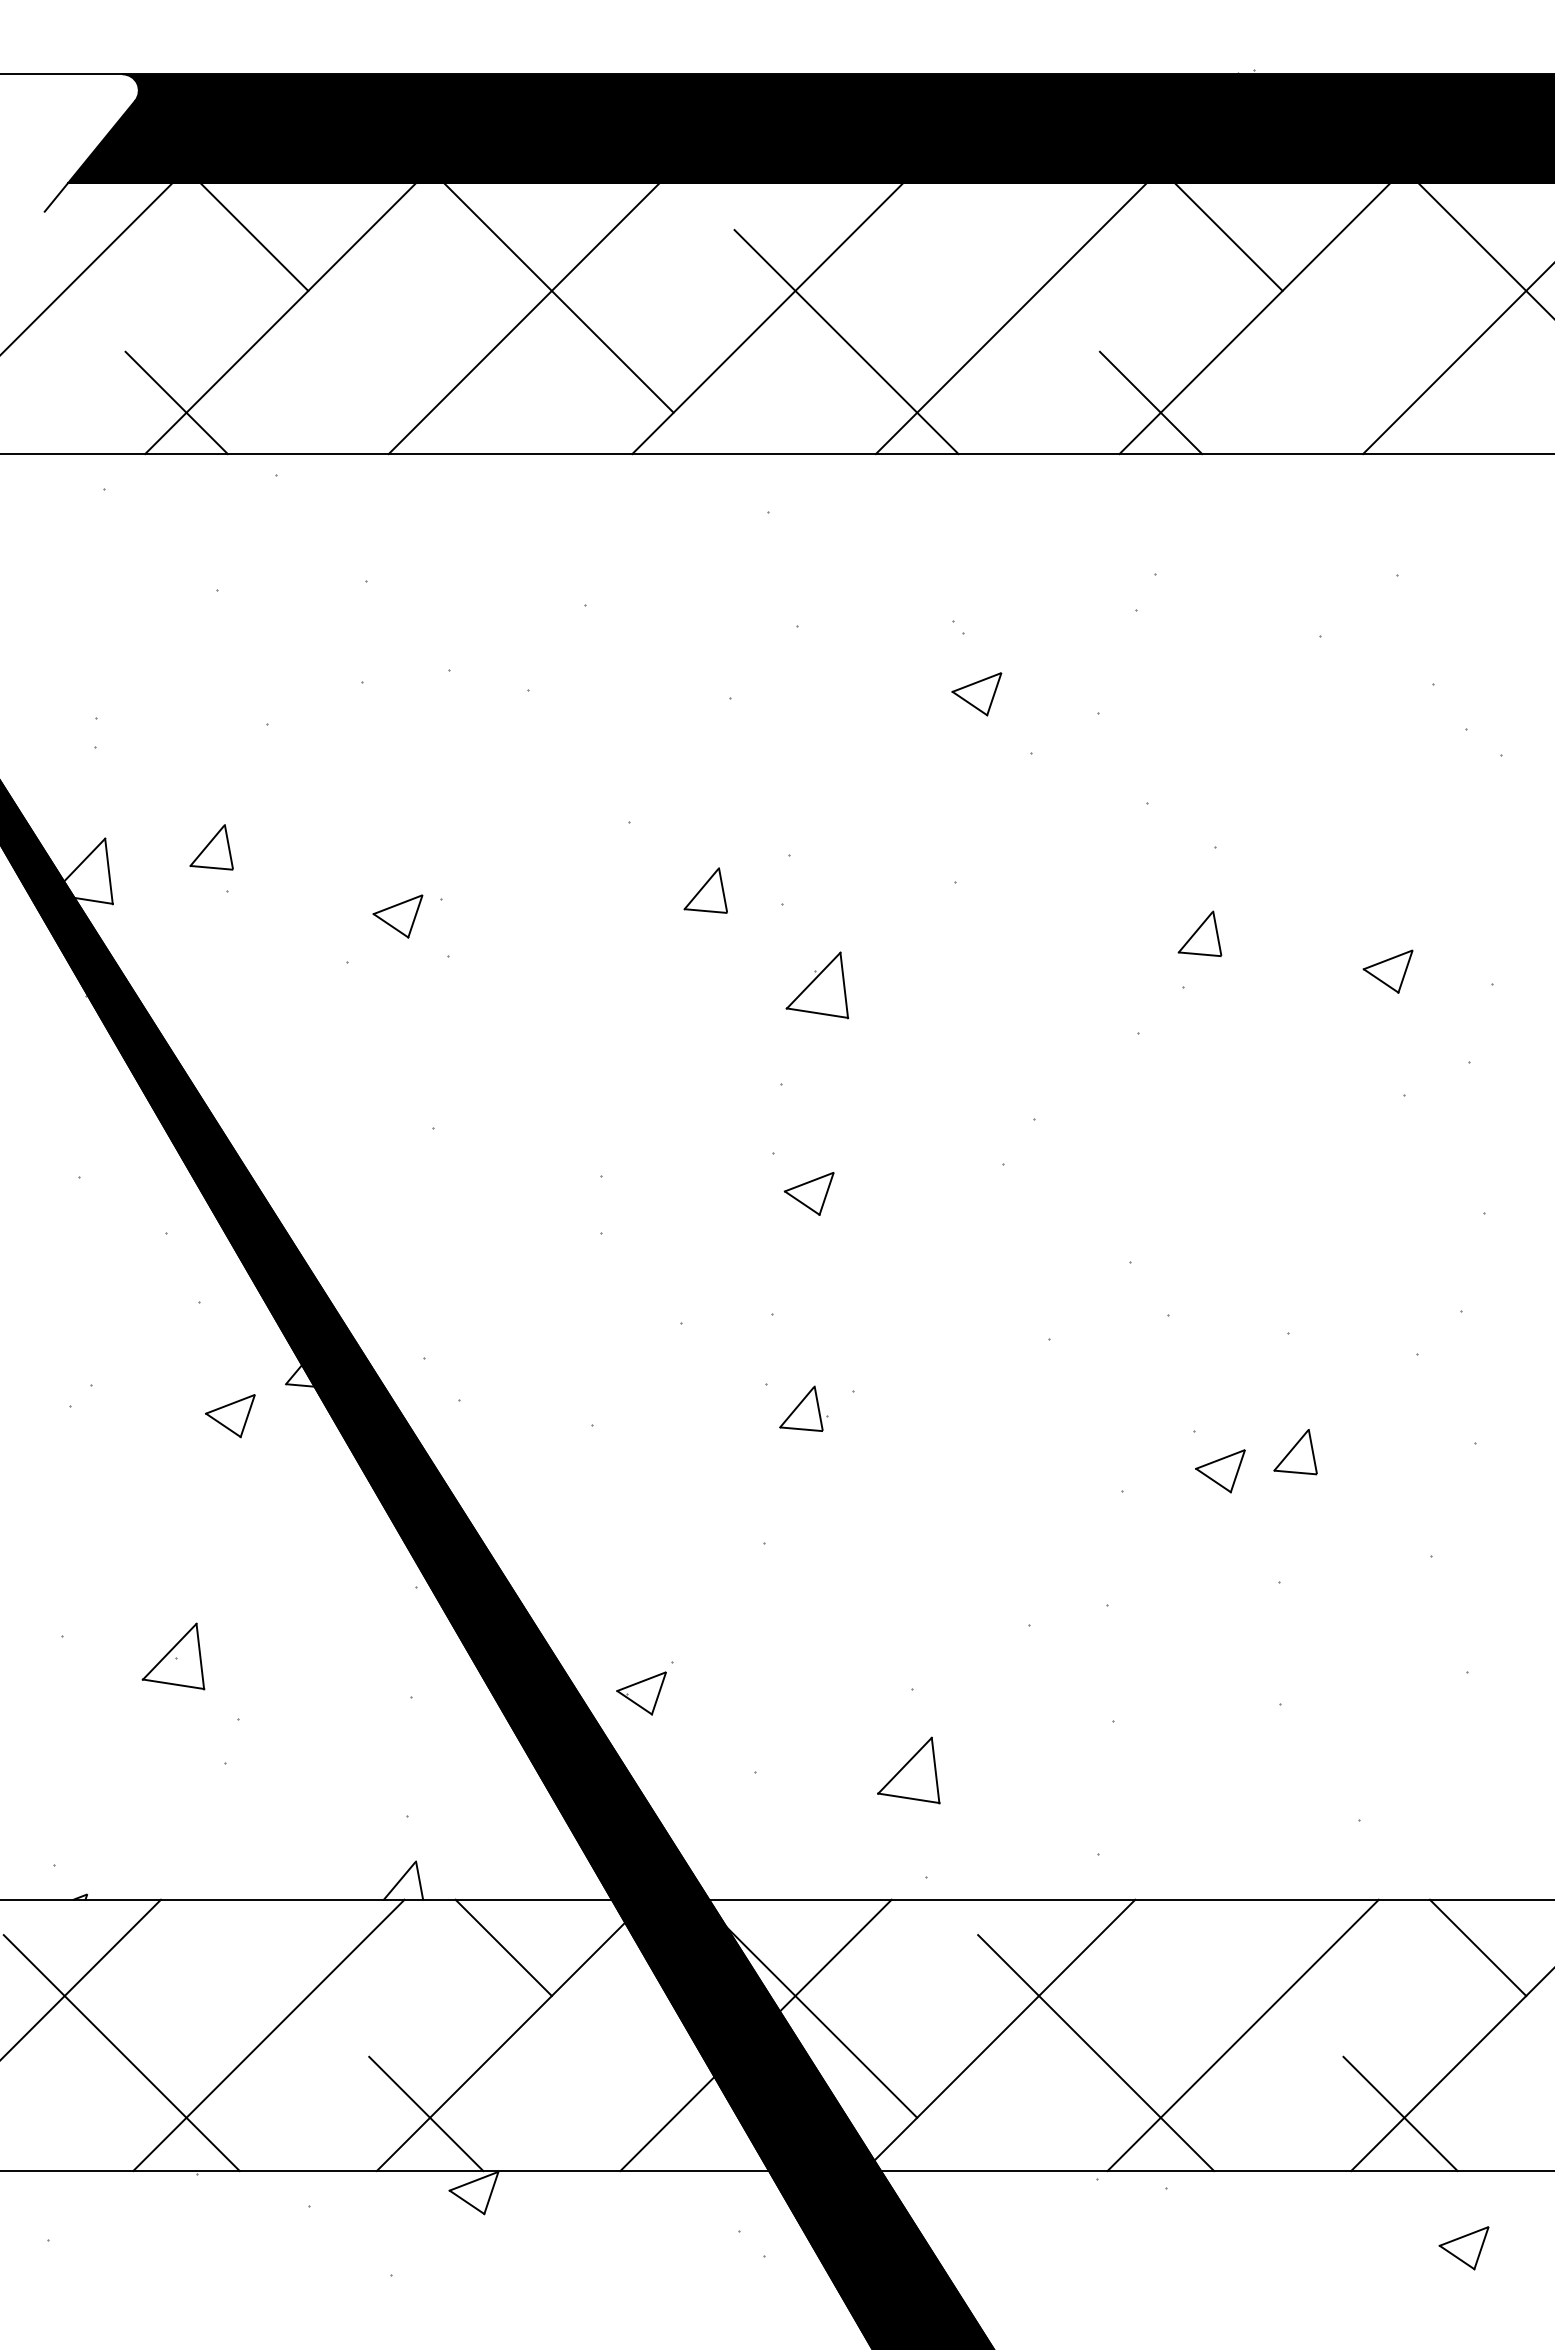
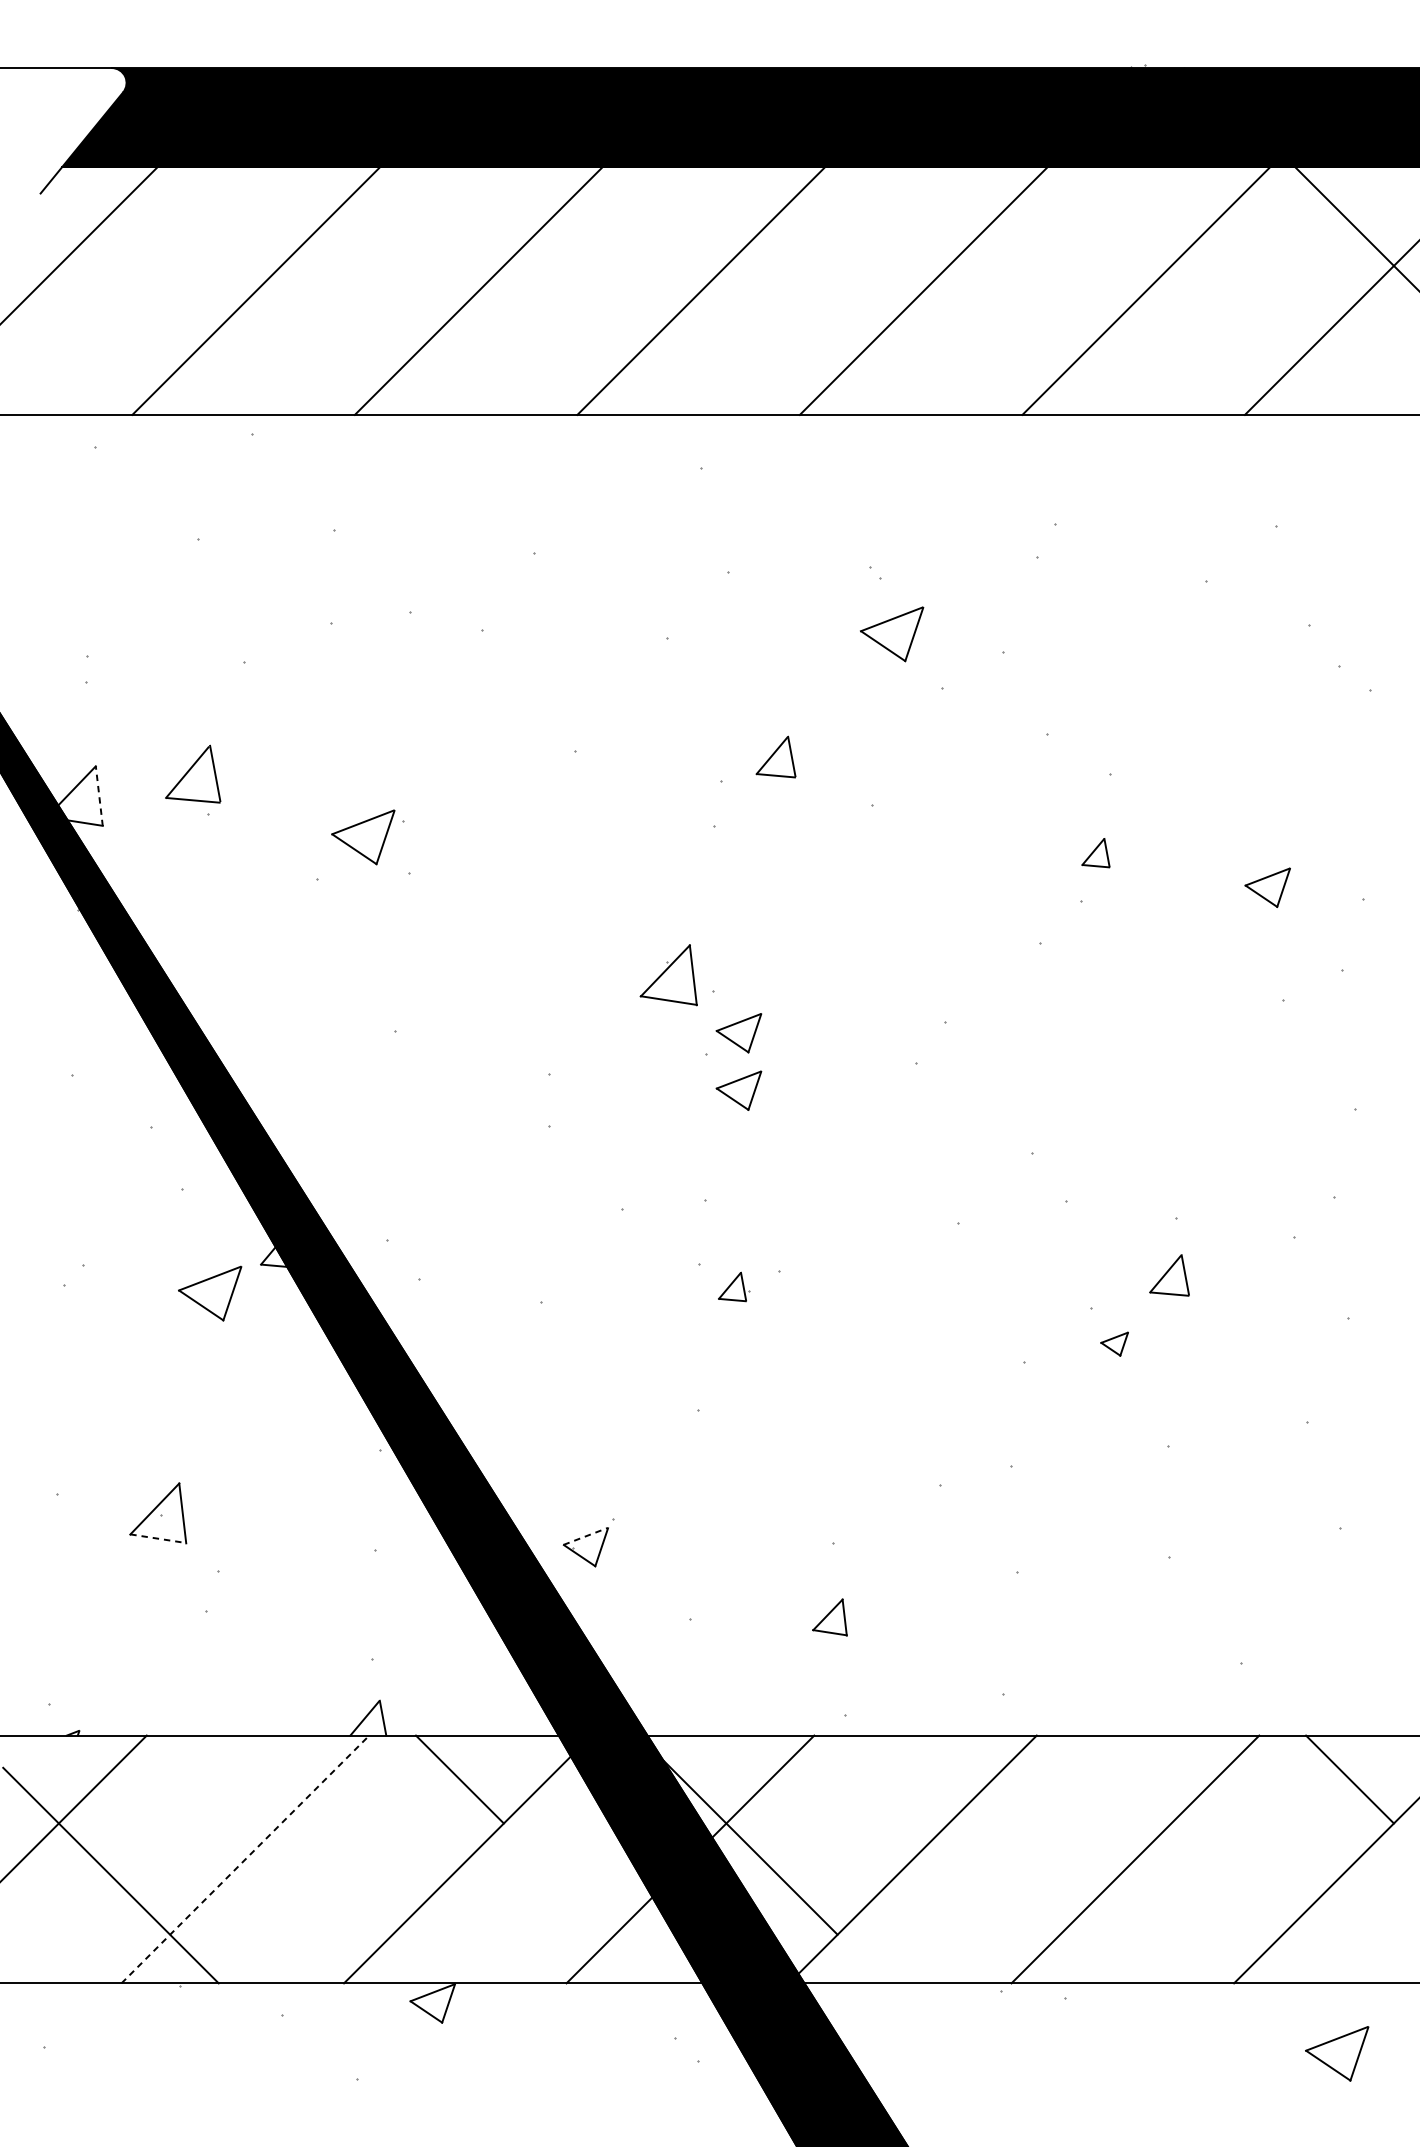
line: (254, 236) -> (232, 216), removed
line: (1228, 236) -> (1121, 216), removed
line: (558, 297) -> (509, 271), removed
line: (846, 342) -> (773, 313), removed
line: (176, 402) -> (160, 367), removed
line: (1150, 402) -> (1050, 367), removed
part: (976, 694) -> (891, 634), size x1.4
part: (211, 847) -> (192, 774), size x1.4
line: (109, 871) -> (99, 796), solid -> dashed
part: (705, 890) -> (775, 756), moved
part: (397, 916) -> (362, 837), size x1.4
part: (1199, 933) -> (1095, 852), size x0.7
part: (817, 985) -> (668, 975), moved
part: (808, 1130) -> (738, 1032), added
part: (803, 1408) -> (733, 1286), size x0.7
part: (230, 1416) -> (210, 1294), size x1.4
part: (1295, 1452) -> (1169, 1275), moved
part: (1220, 1471) -> (1114, 1344), size x0.6
line: (641, 1681) -> (585, 1536), solid -> dashed
line: (174, 1684) -> (159, 1538), solid -> dashed
part: (908, 1770) -> (829, 1617), size x0.6
line: (268, 2035) -> (245, 1859), solid -> dashed
line: (1096, 2053) -> (1001, 1876), removed
line: (426, 2113) -> (389, 1930), removed
line: (1400, 2113) -> (1279, 1930), removed
part: (1463, 2248) -> (1336, 2054), size x1.4

